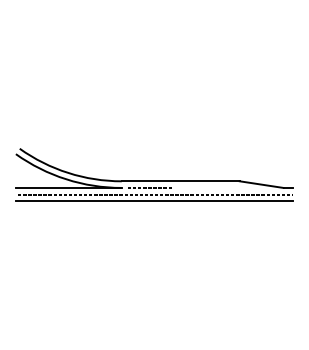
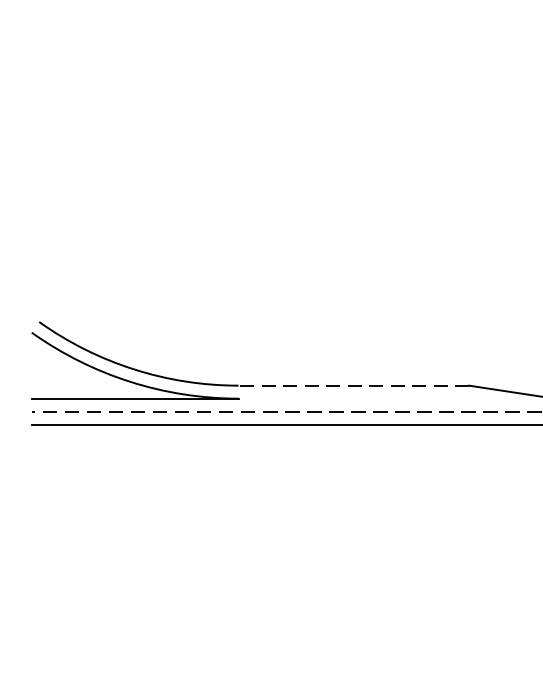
line: (180, 181) -> (353, 386), solid -> dashed
line: (149, 187) -> (292, 397), removed

